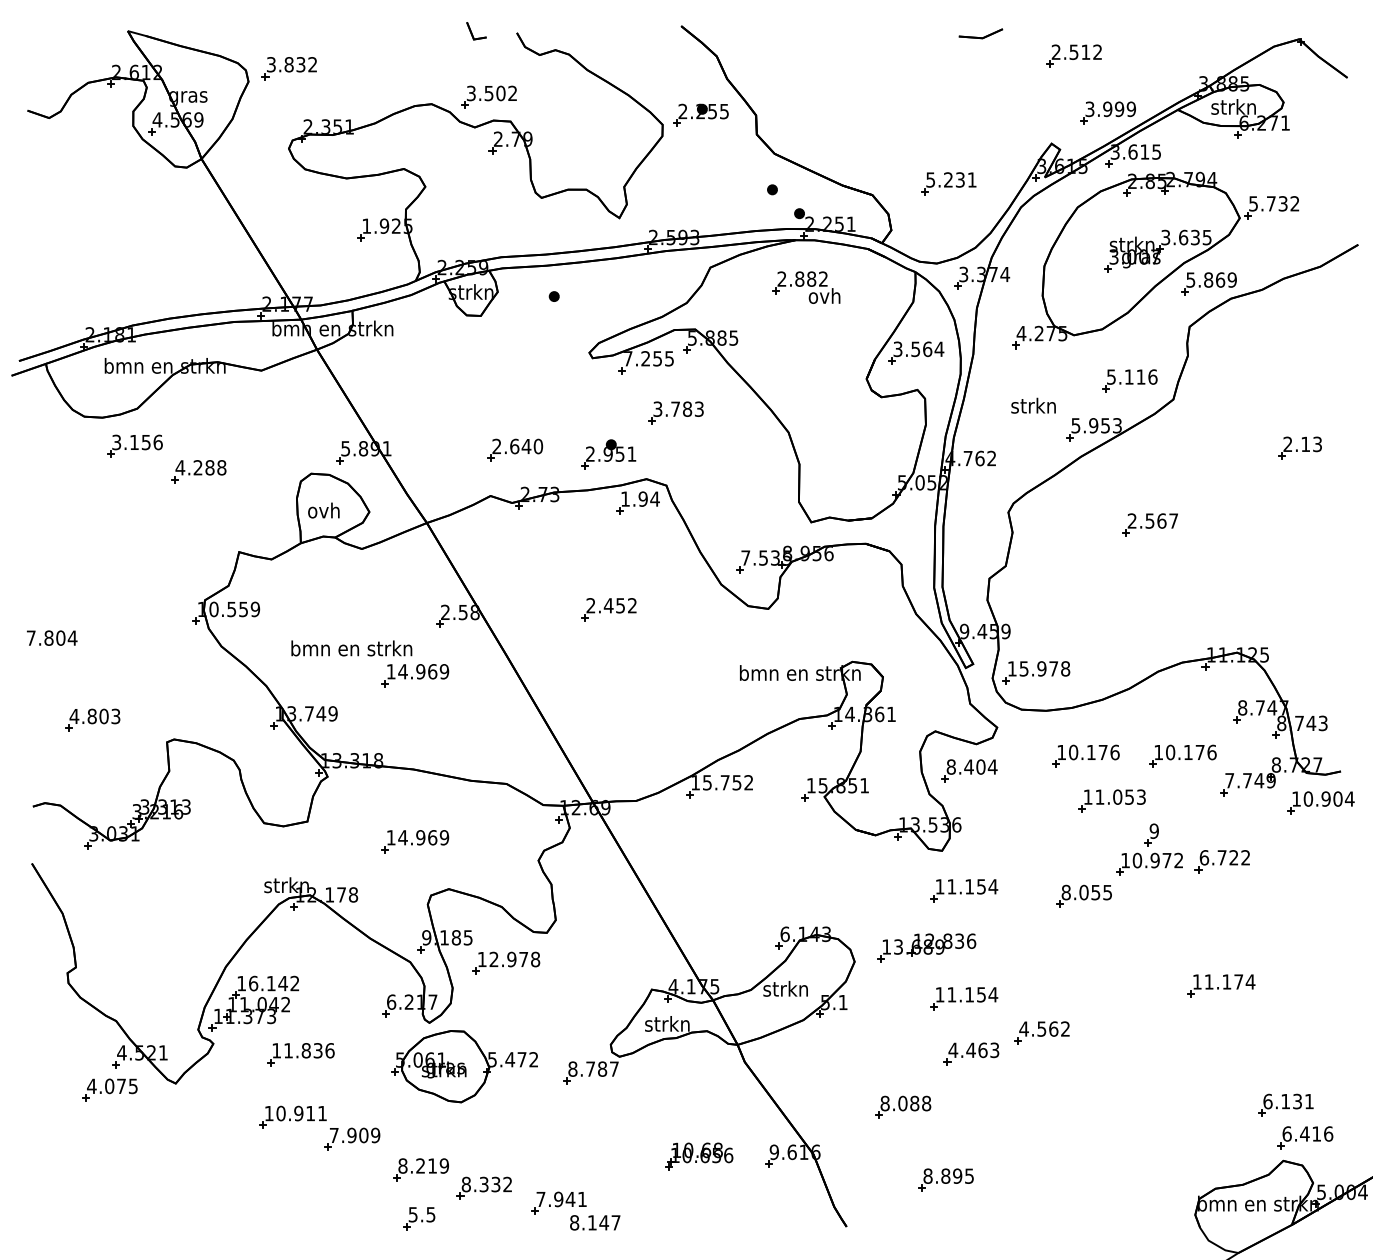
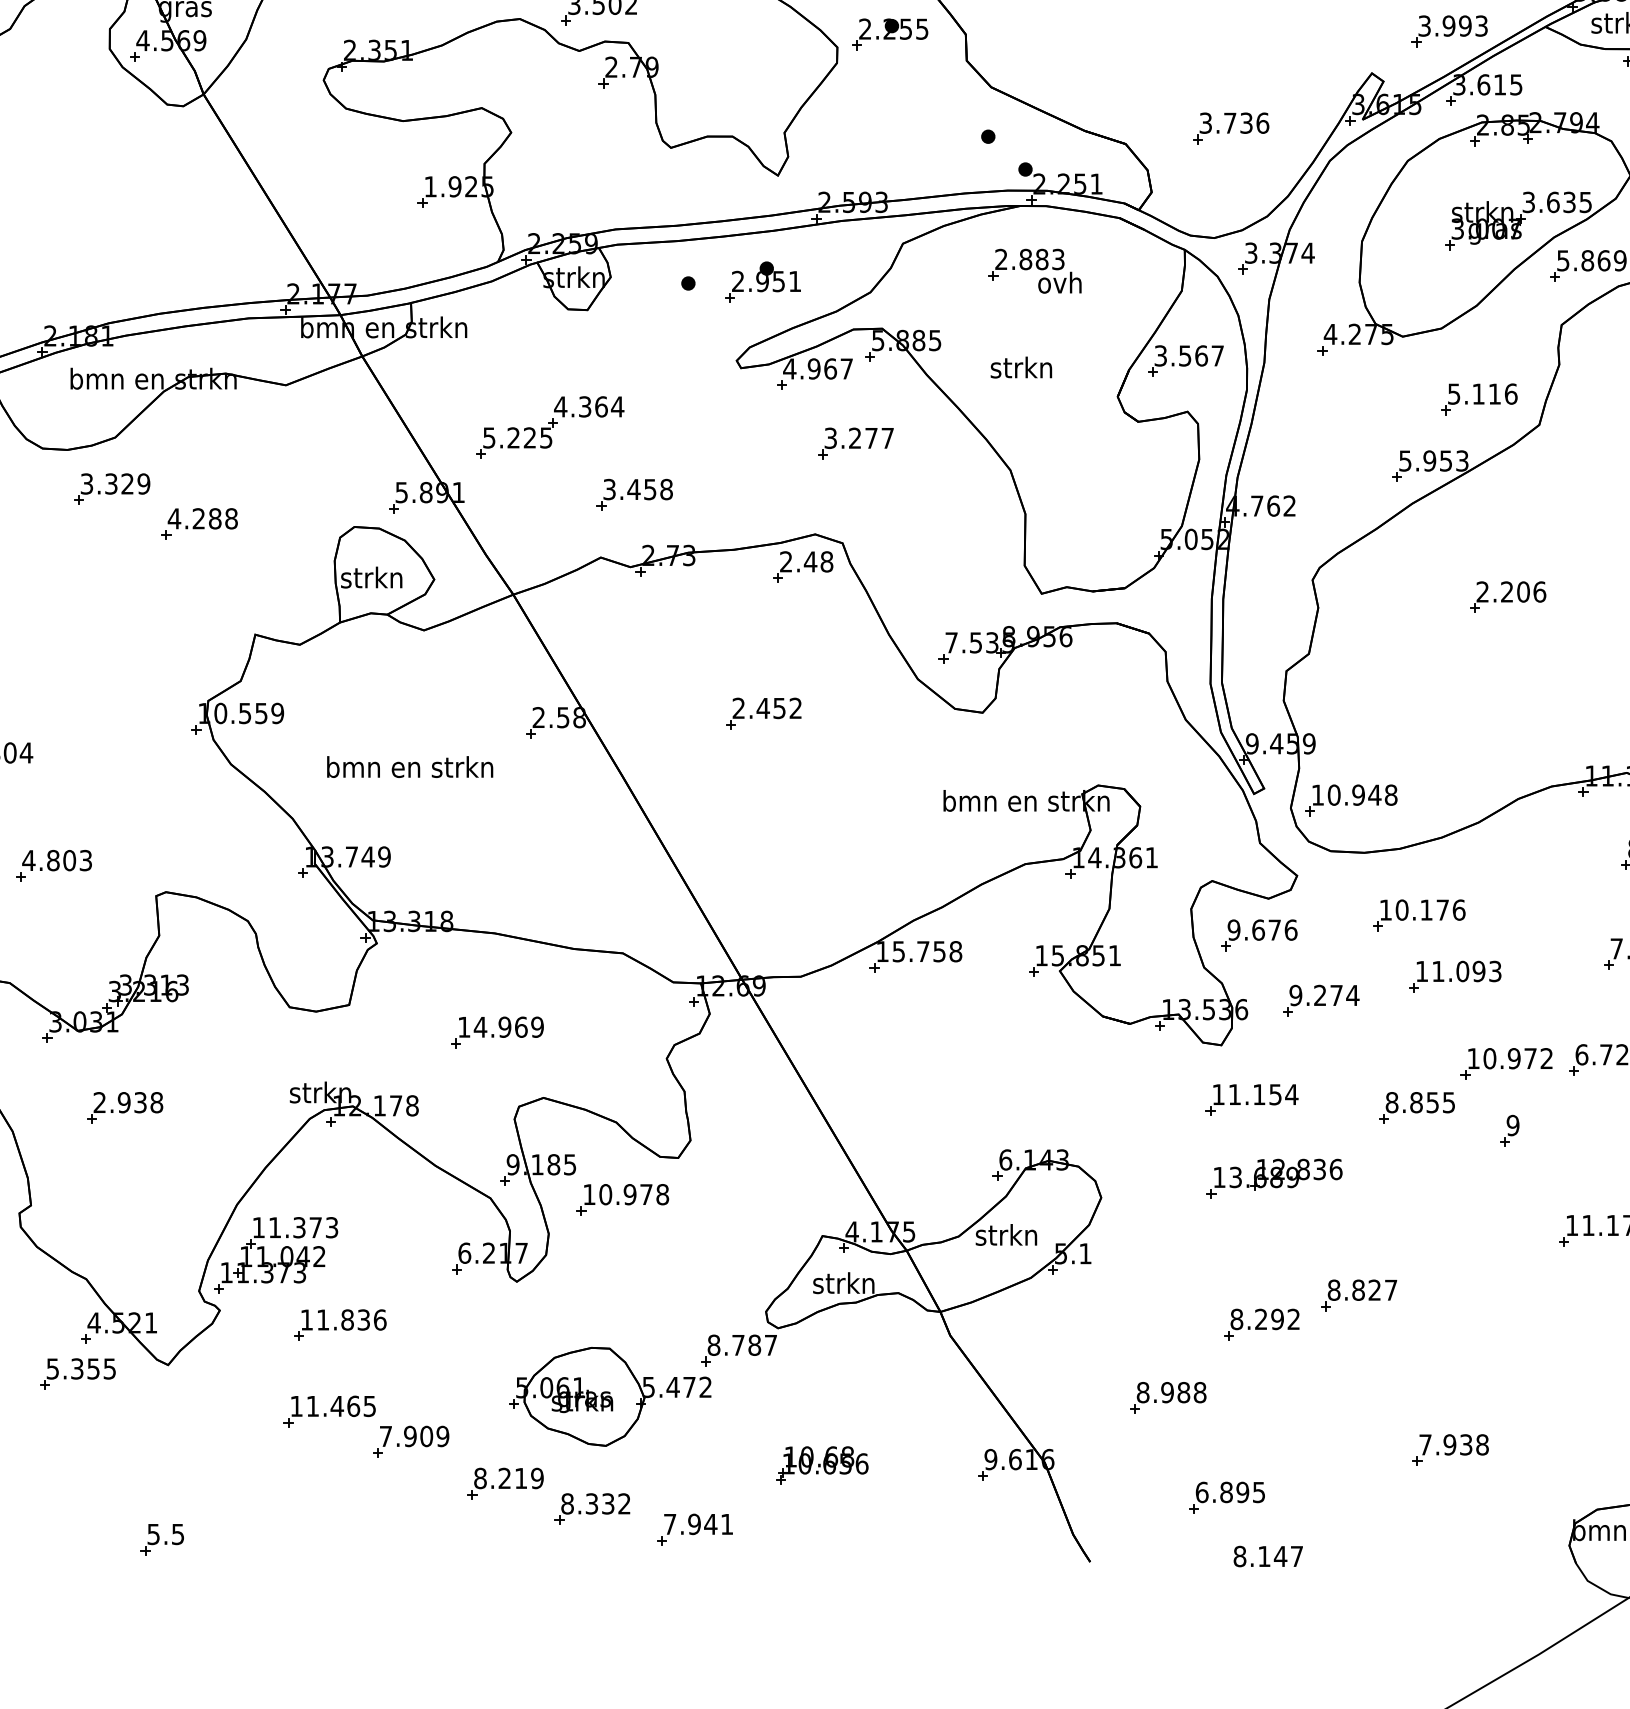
text: (1130, 108) -> (1480, 24), 3.999 -> 3.993
text: (951, 179) -> (1234, 122), 5.231 -> 3.736
text: (823, 278) -> (1058, 258), 2.882 -> 2.883
text: (939, 348) -> (1217, 354), 3.564 -> 3.567
text: (648, 358) -> (817, 368), 7.255 -> 4.967
part: (453, 401) -> (549, 427), added
text: (1033, 405) -> (1021, 367), moved
text: (687, 408) -> (871, 437), 3.783 -> 3.277
text: (146, 442) -> (127, 484), 3.156 -> 3.329
text: (517, 446) -> (637, 489), 2.640 -> 3.458
part: (608, 454) -> (762, 281), moved
text: (640, 498) -> (806, 560), 1.94 -> 2.48
text: (323, 510) -> (371, 577), ovh -> strkn
text: (1161, 520) -> (1522, 591), 2.567 -> 2.206
text: (1038, 668) -> (1353, 794), 15.978 -> 10.948
part: (415, 675) -> (497, 804), removed
part: (1182, 755) -> (1551, 914), removed
text: (971, 766) -> (1261, 929), 8.404 -> 9.676
text: (748, 782) -> (955, 951), 15.752 -> 15.758
text: (1129, 796) -> (1478, 970), 11.053 -> 11.093
part: (1014, 818) -> (1320, 1000), added
part: (1151, 834) -> (1509, 1129), moved
text: (1083, 892) -> (1415, 1102), 8.055 -> 8.855
part: (144, 895) -> (125, 1106), added
part: (926, 947) -> (1274, 1178), moved
text: (493, 959) -> (604, 1194), 12.978 -> 10.978
text: (274, 983) -> (303, 1227), 16.142 -> 11.373
part: (964, 998) -> (1252, 1248), removed
text: (1044, 1028) -> (1362, 1289), 4.562 -> 8.827
text: (973, 1050) -> (1264, 1319), 4.463 -> 8.292
part: (464, 1066) -> (610, 1396), moved
text: (106, 1086) -> (72, 1369), 4.075 -> 5.355
text: (902, 1103) -> (1166, 1392), 8.088 -> 8.988
text: (301, 1113) -> (340, 1406), 10.911 -> 11.465
part: (1108, 1144) -> (1450, 1448), added
part: (699, 1156) -> (822, 1465), moved
text: (927, 1175) -> (1201, 1491), 8.895 -> 6.895
part: (419, 1218) -> (162, 1539), moved
text: (595, 1222) -> (1268, 1556), moved

